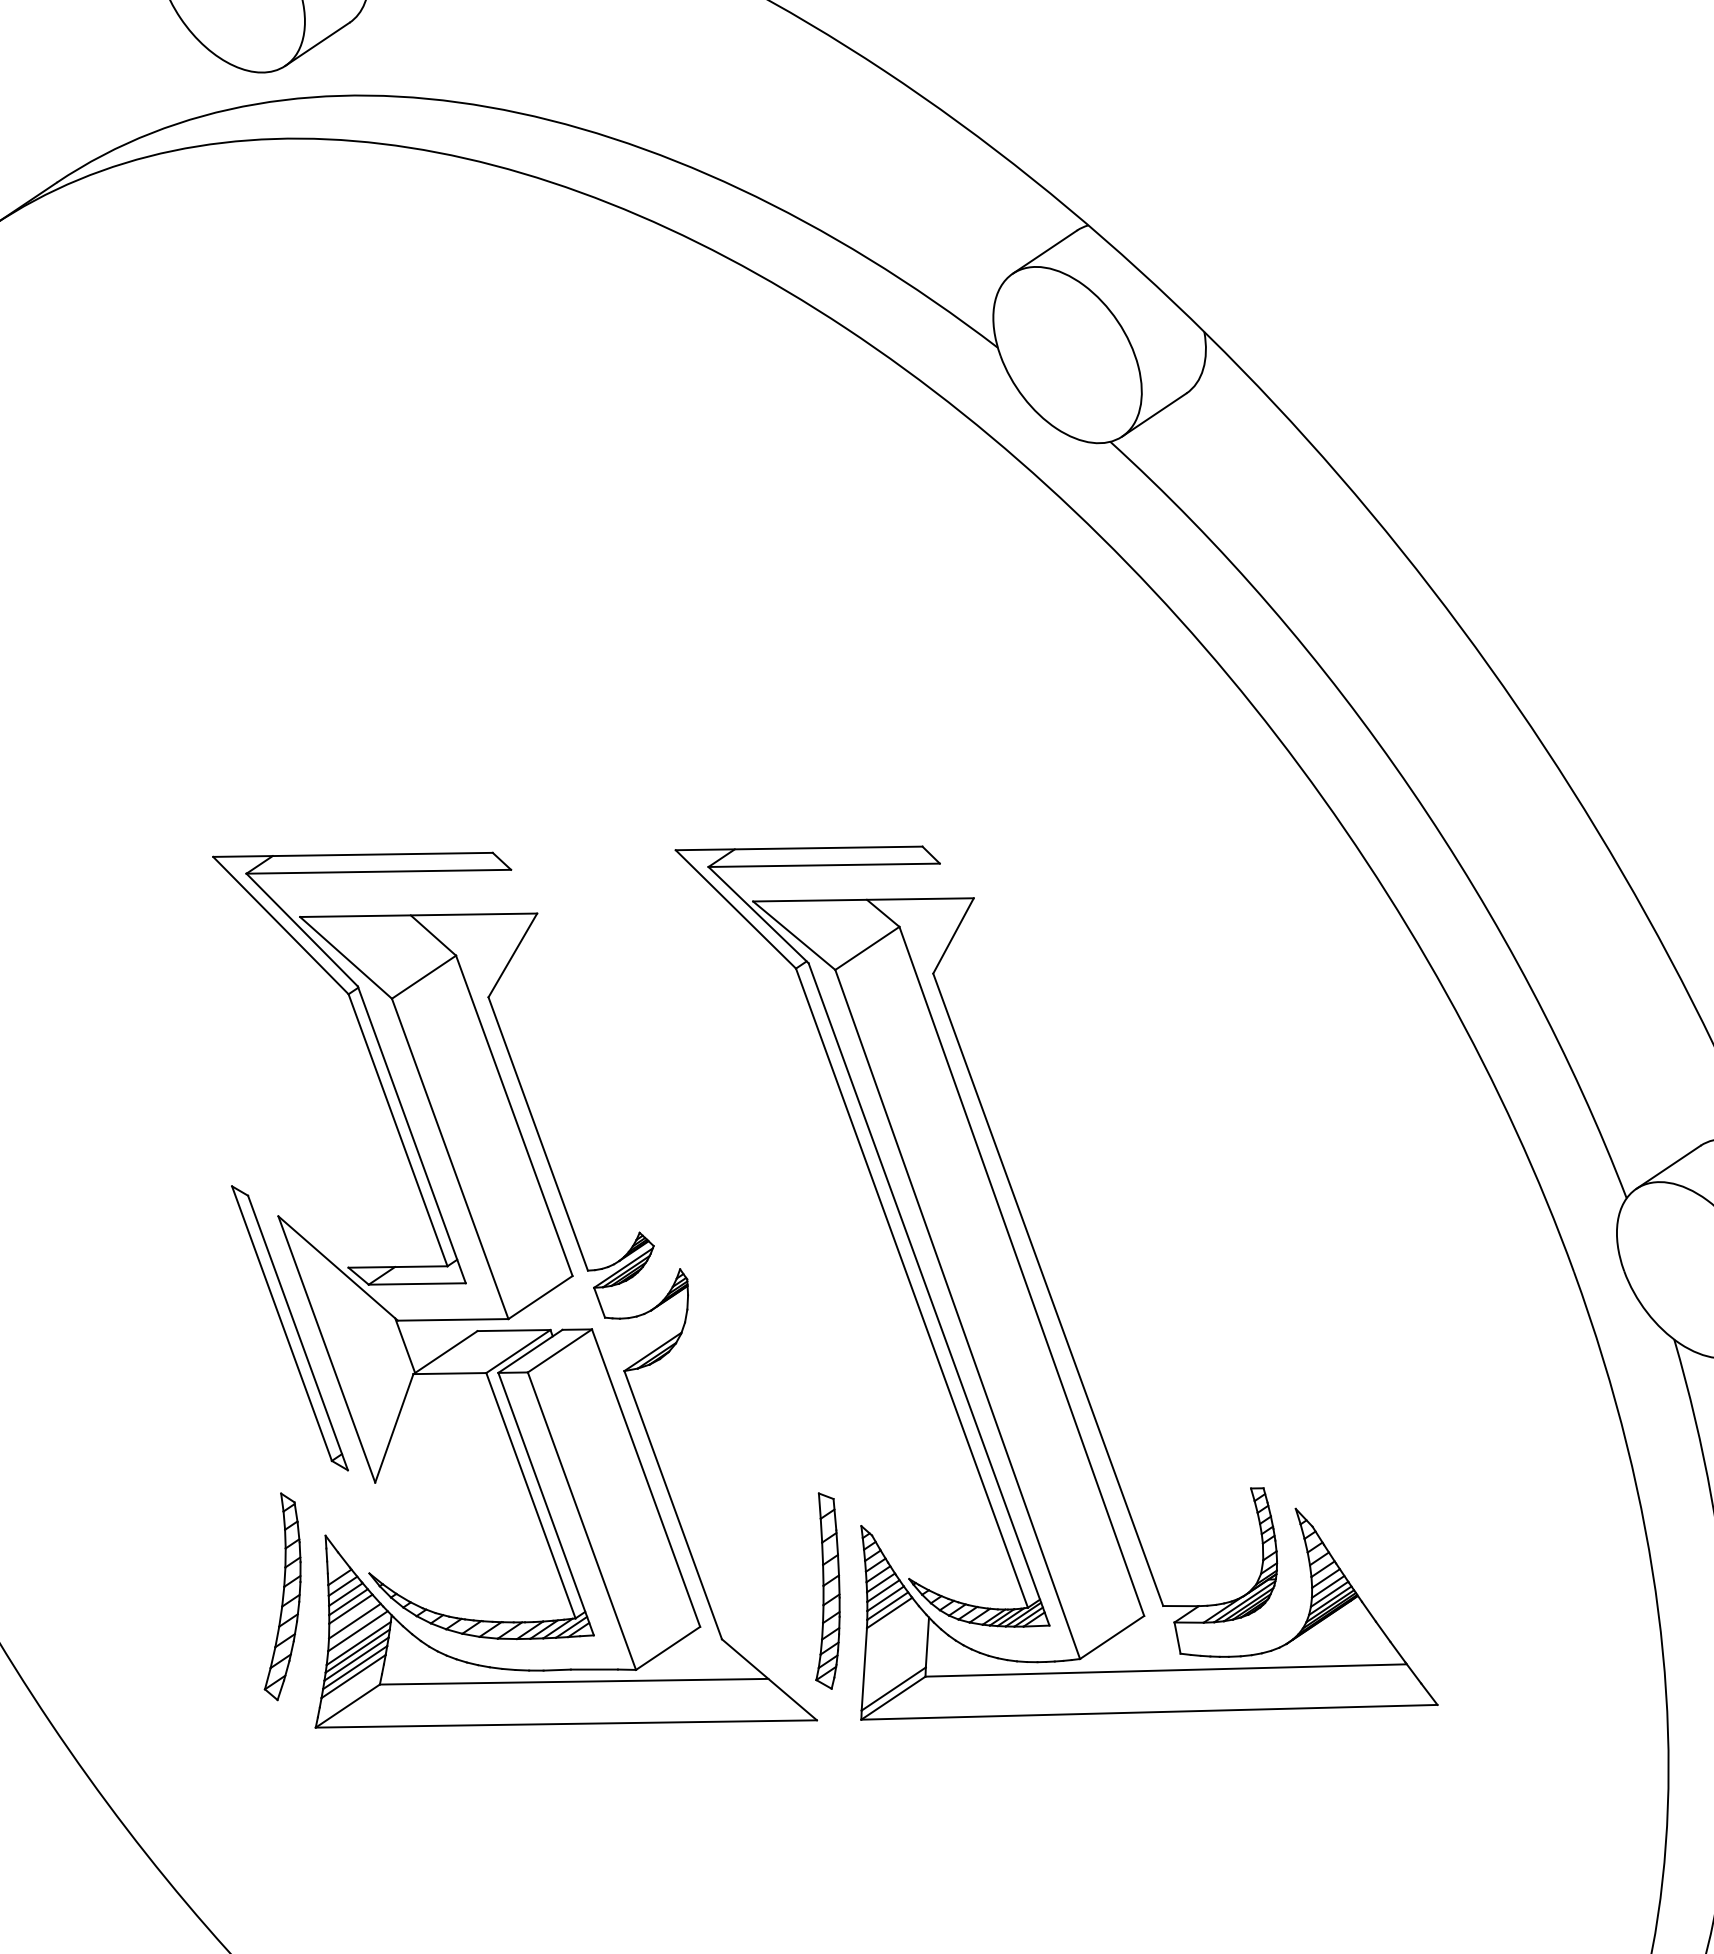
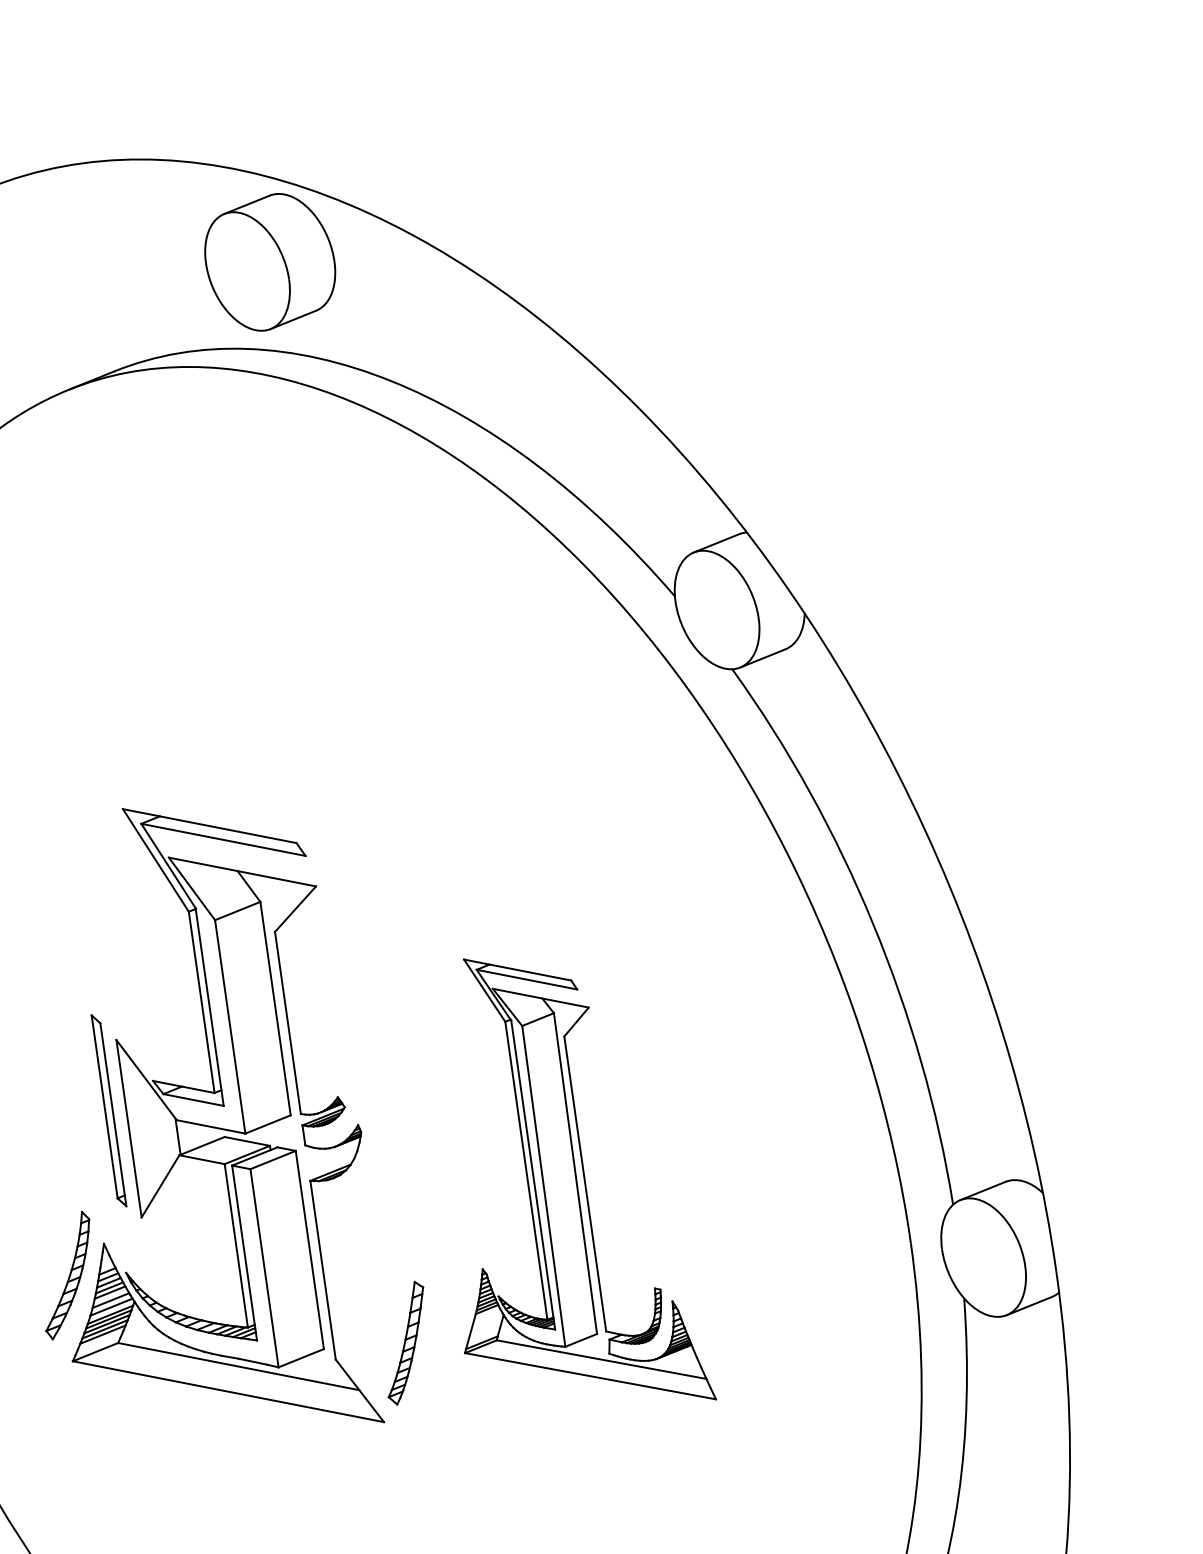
part: (1055, 1277) -> (589, 1179), size x0.7

